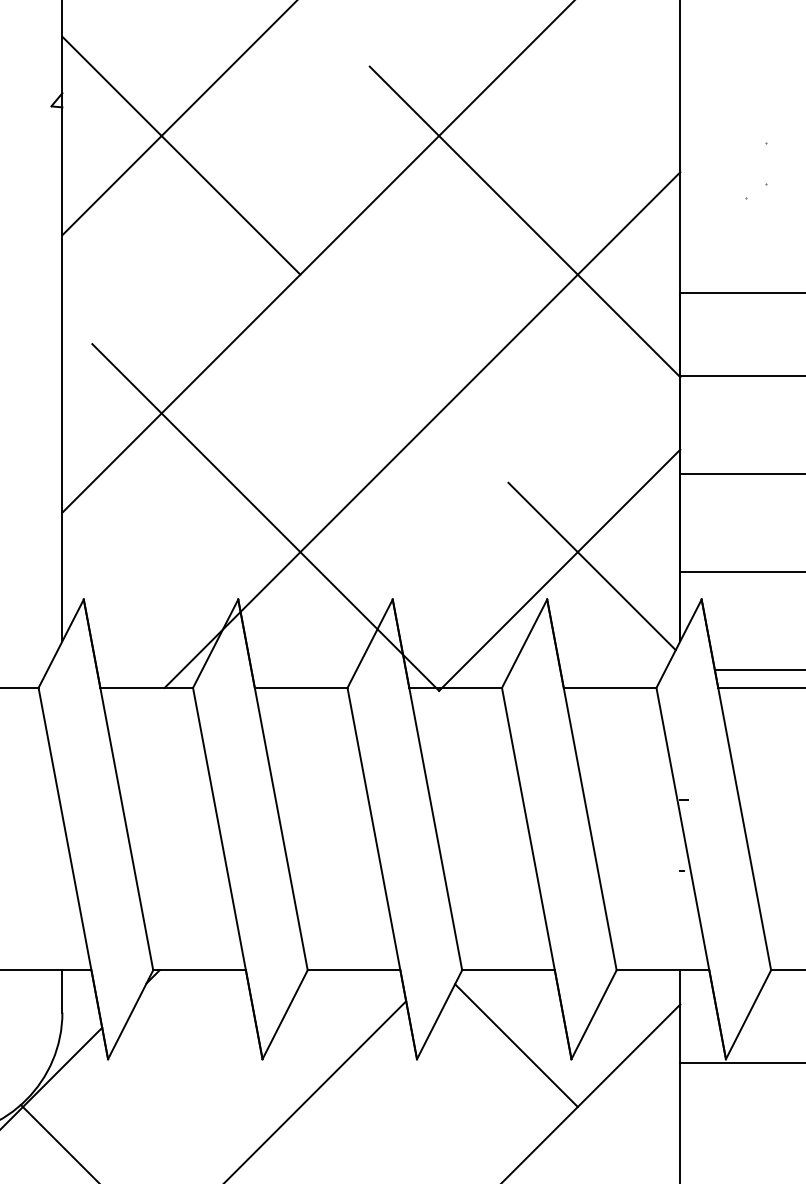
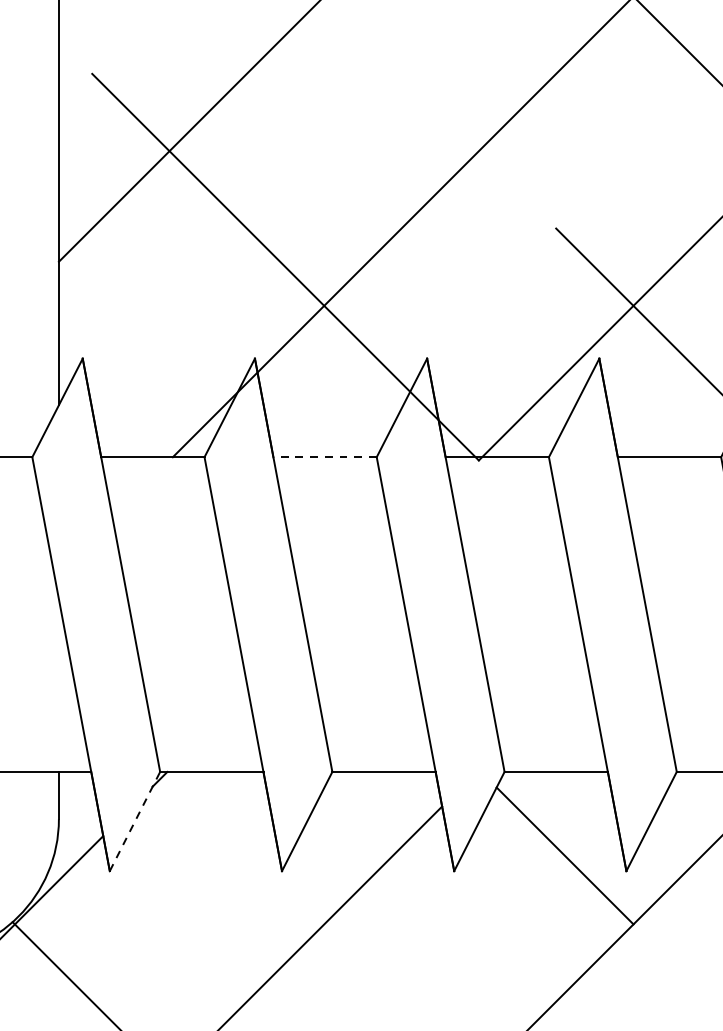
line: (300, 687) -> (324, 456), solid -> dashed
line: (130, 1014) -> (134, 821), solid -> dashed

